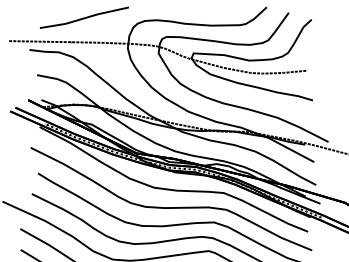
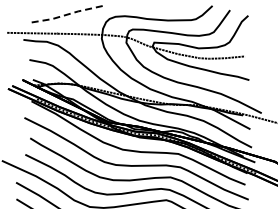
line: (84, 18) -> (67, 14), solid -> dashed

